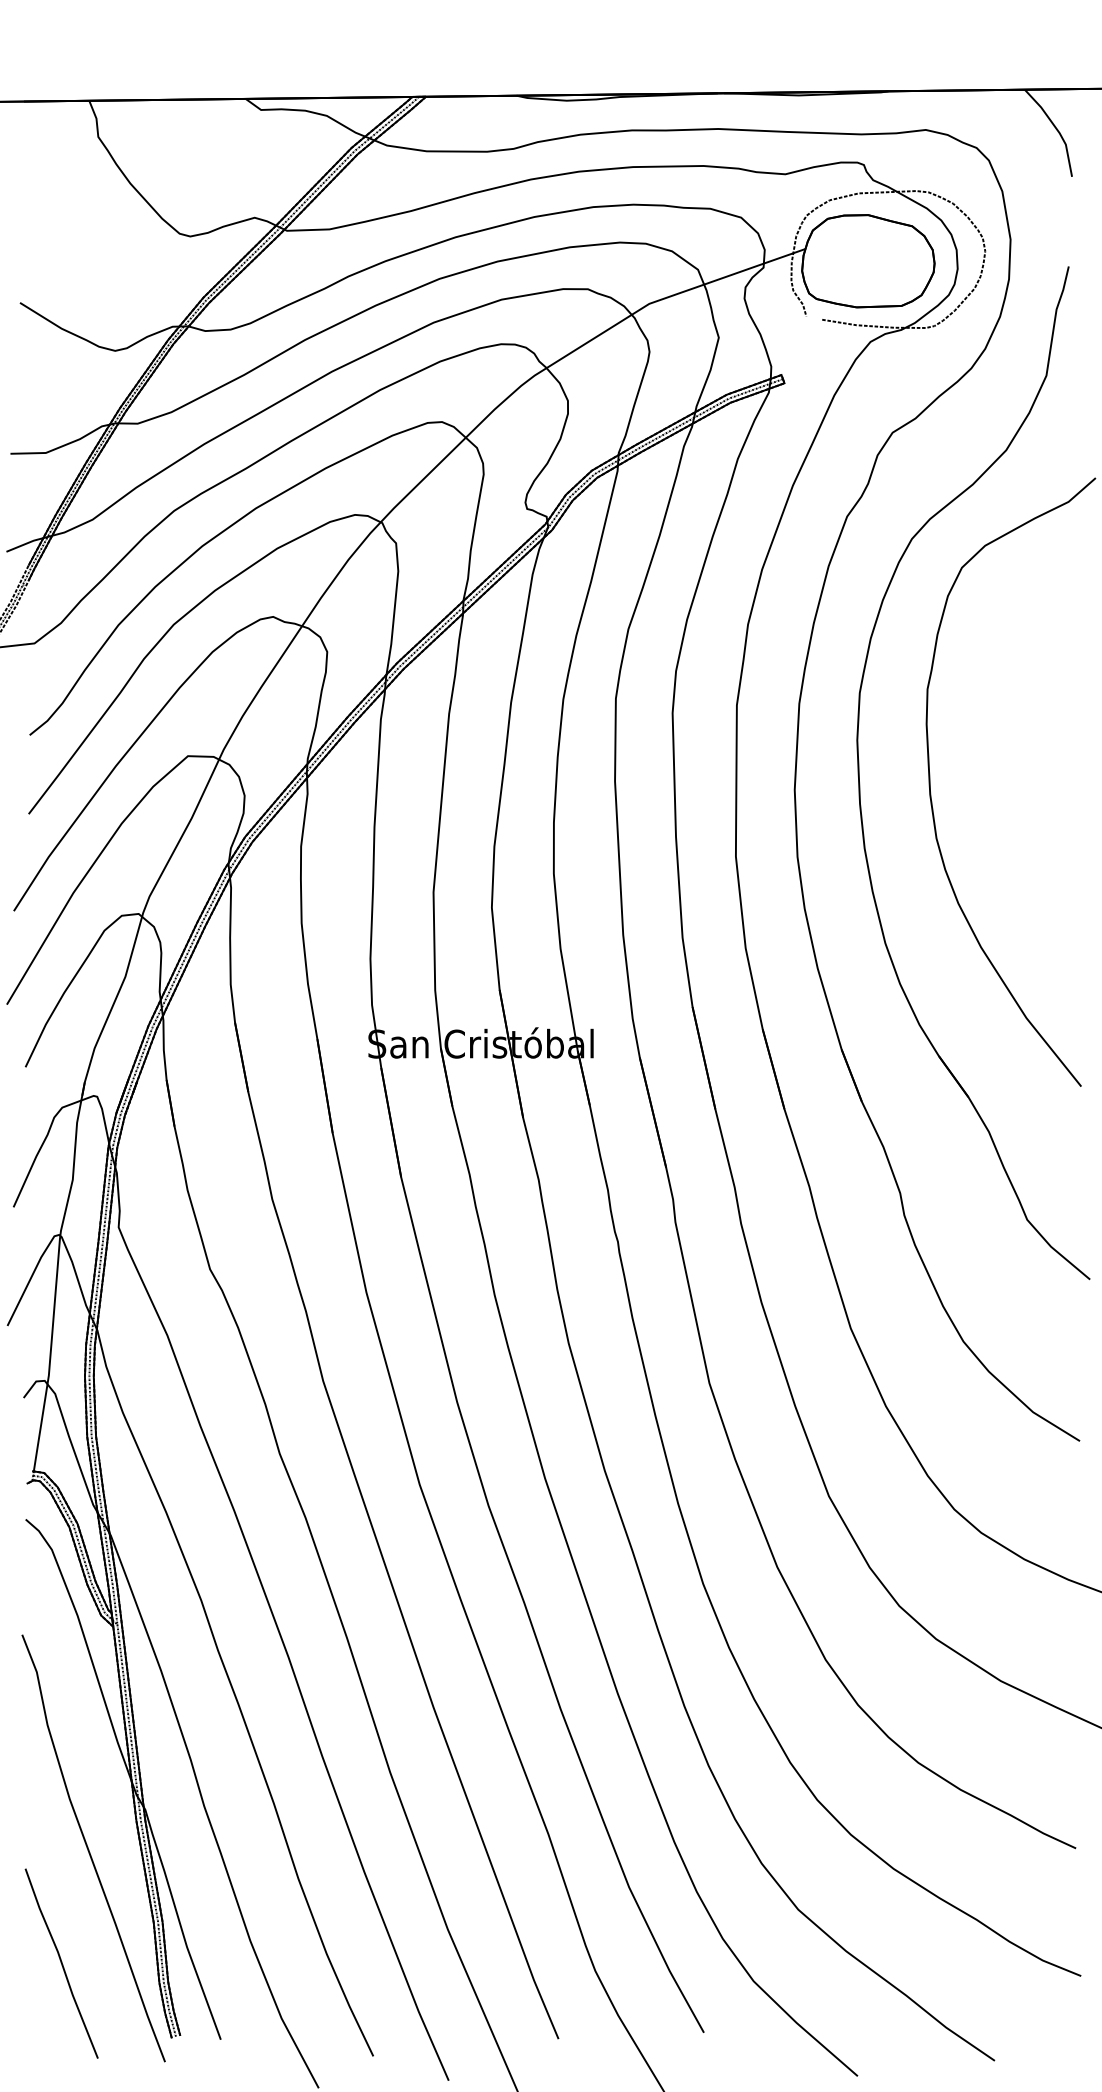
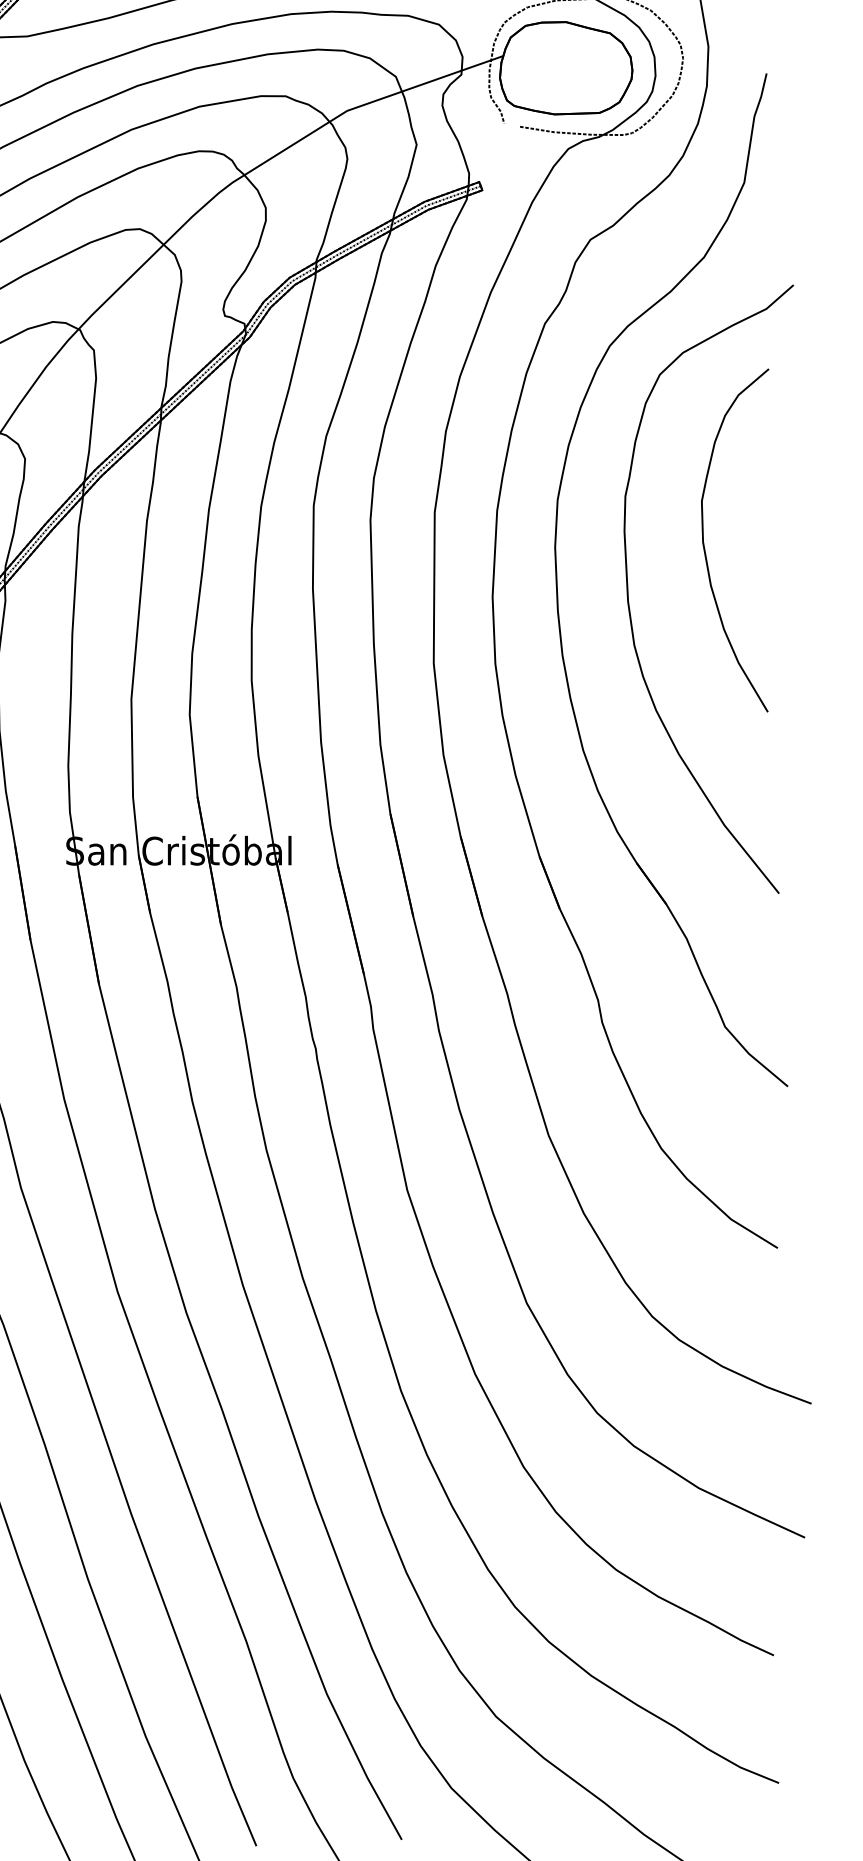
part: (1007, 740) -> (705, 547), added

